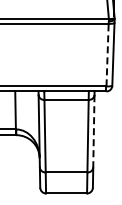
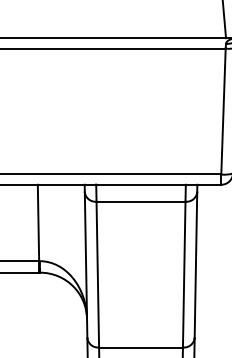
line: (107, 54) -> (223, 110), dashed -> solid
line: (93, 131) -> (195, 265), dashed -> solid

